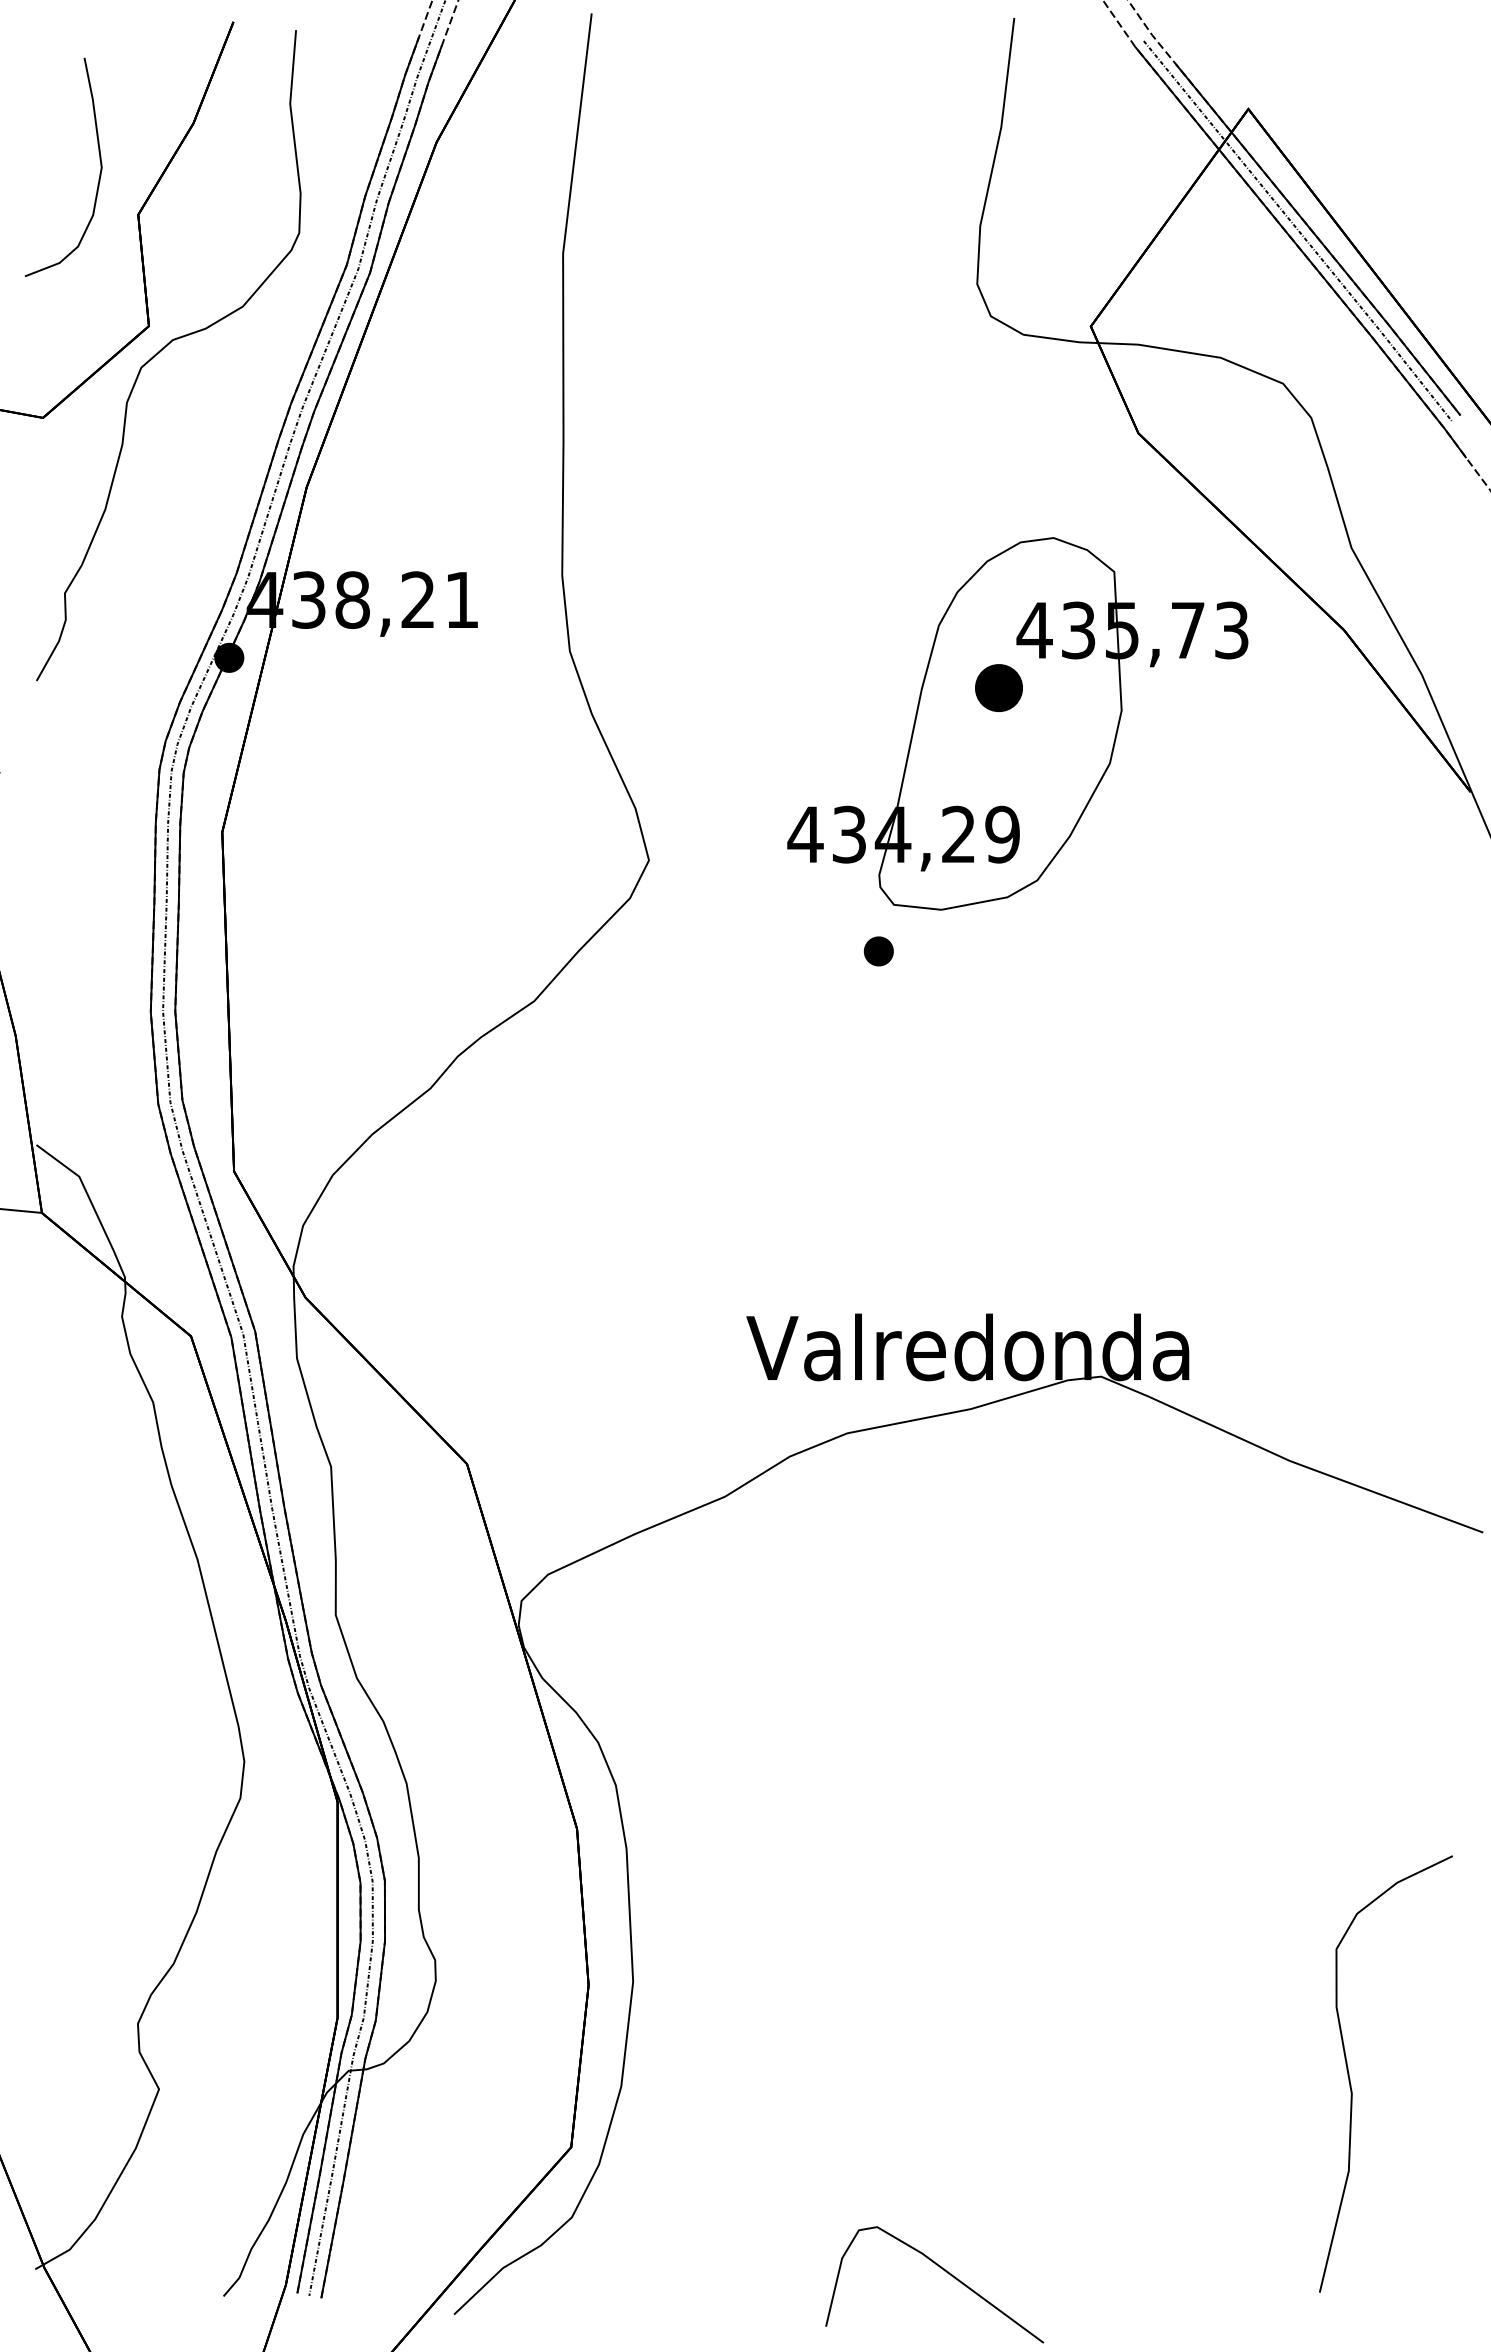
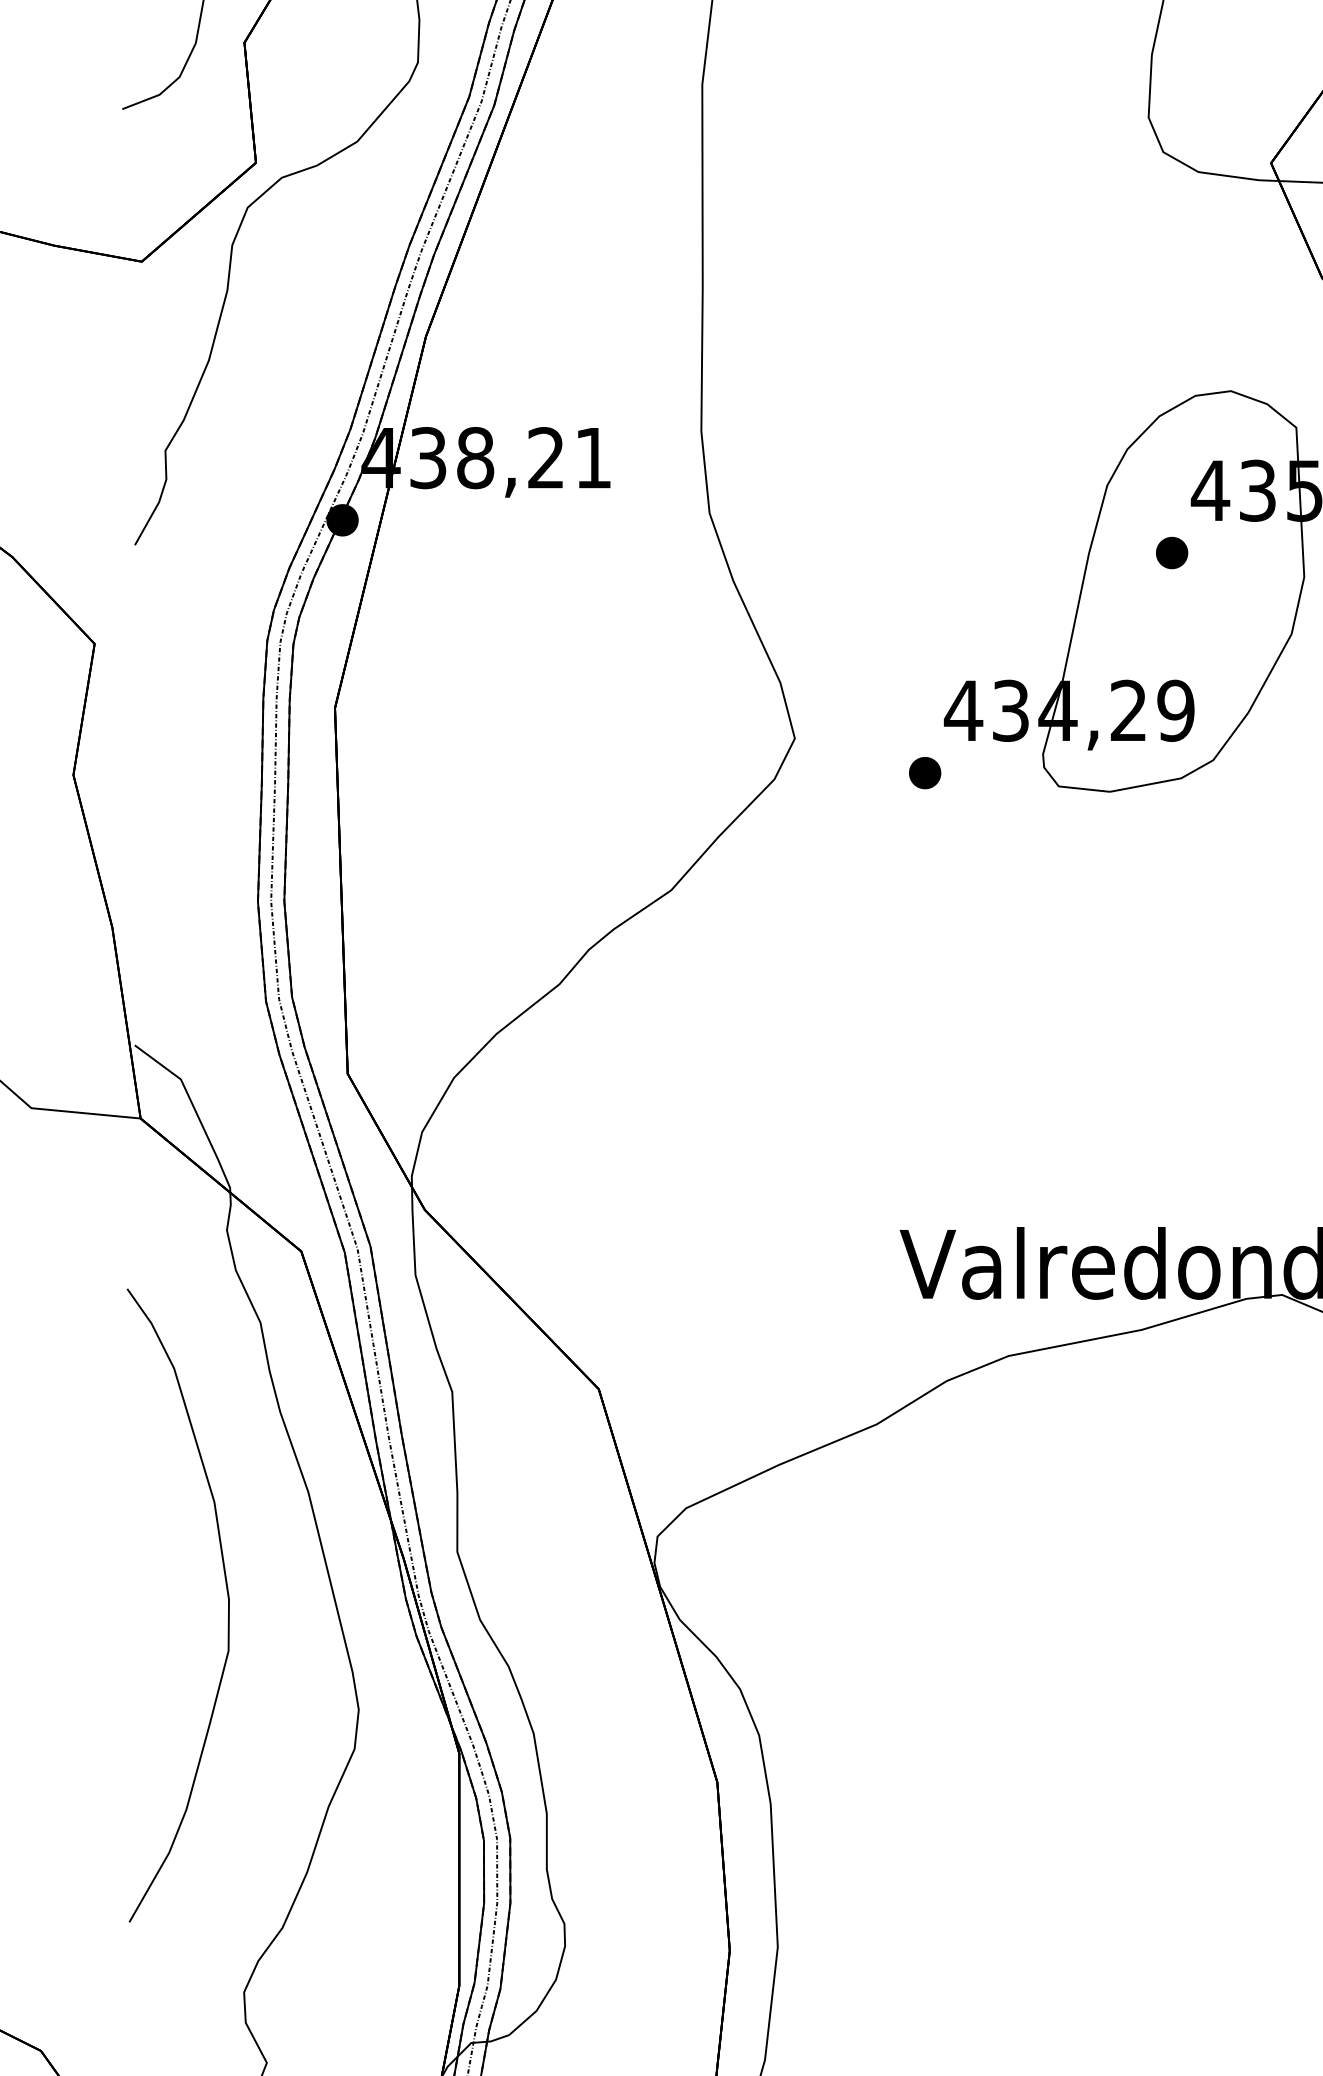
part: (998, 688) -> (1171, 553), size x0.62
part: (878, 951) -> (924, 773), moved
curve: (122, 1658) -> (227, 1598), added

